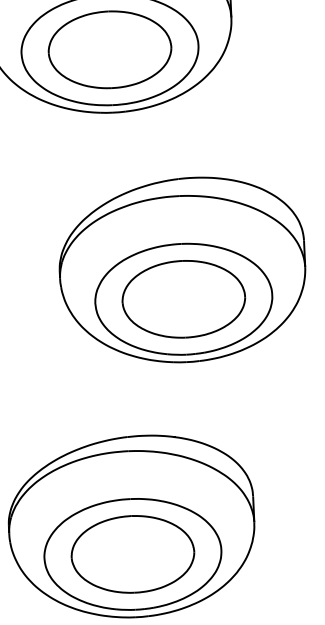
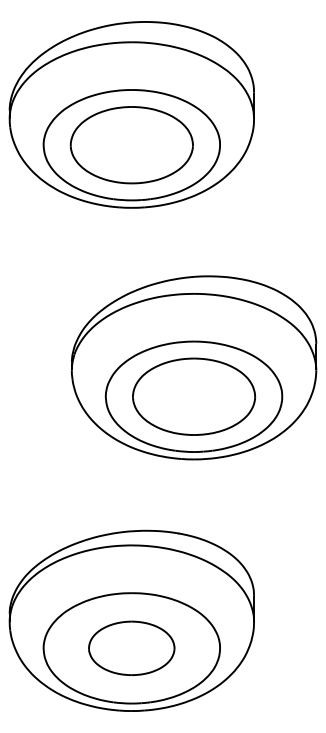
part: (132, 554) -> (131, 648), size x0.7

